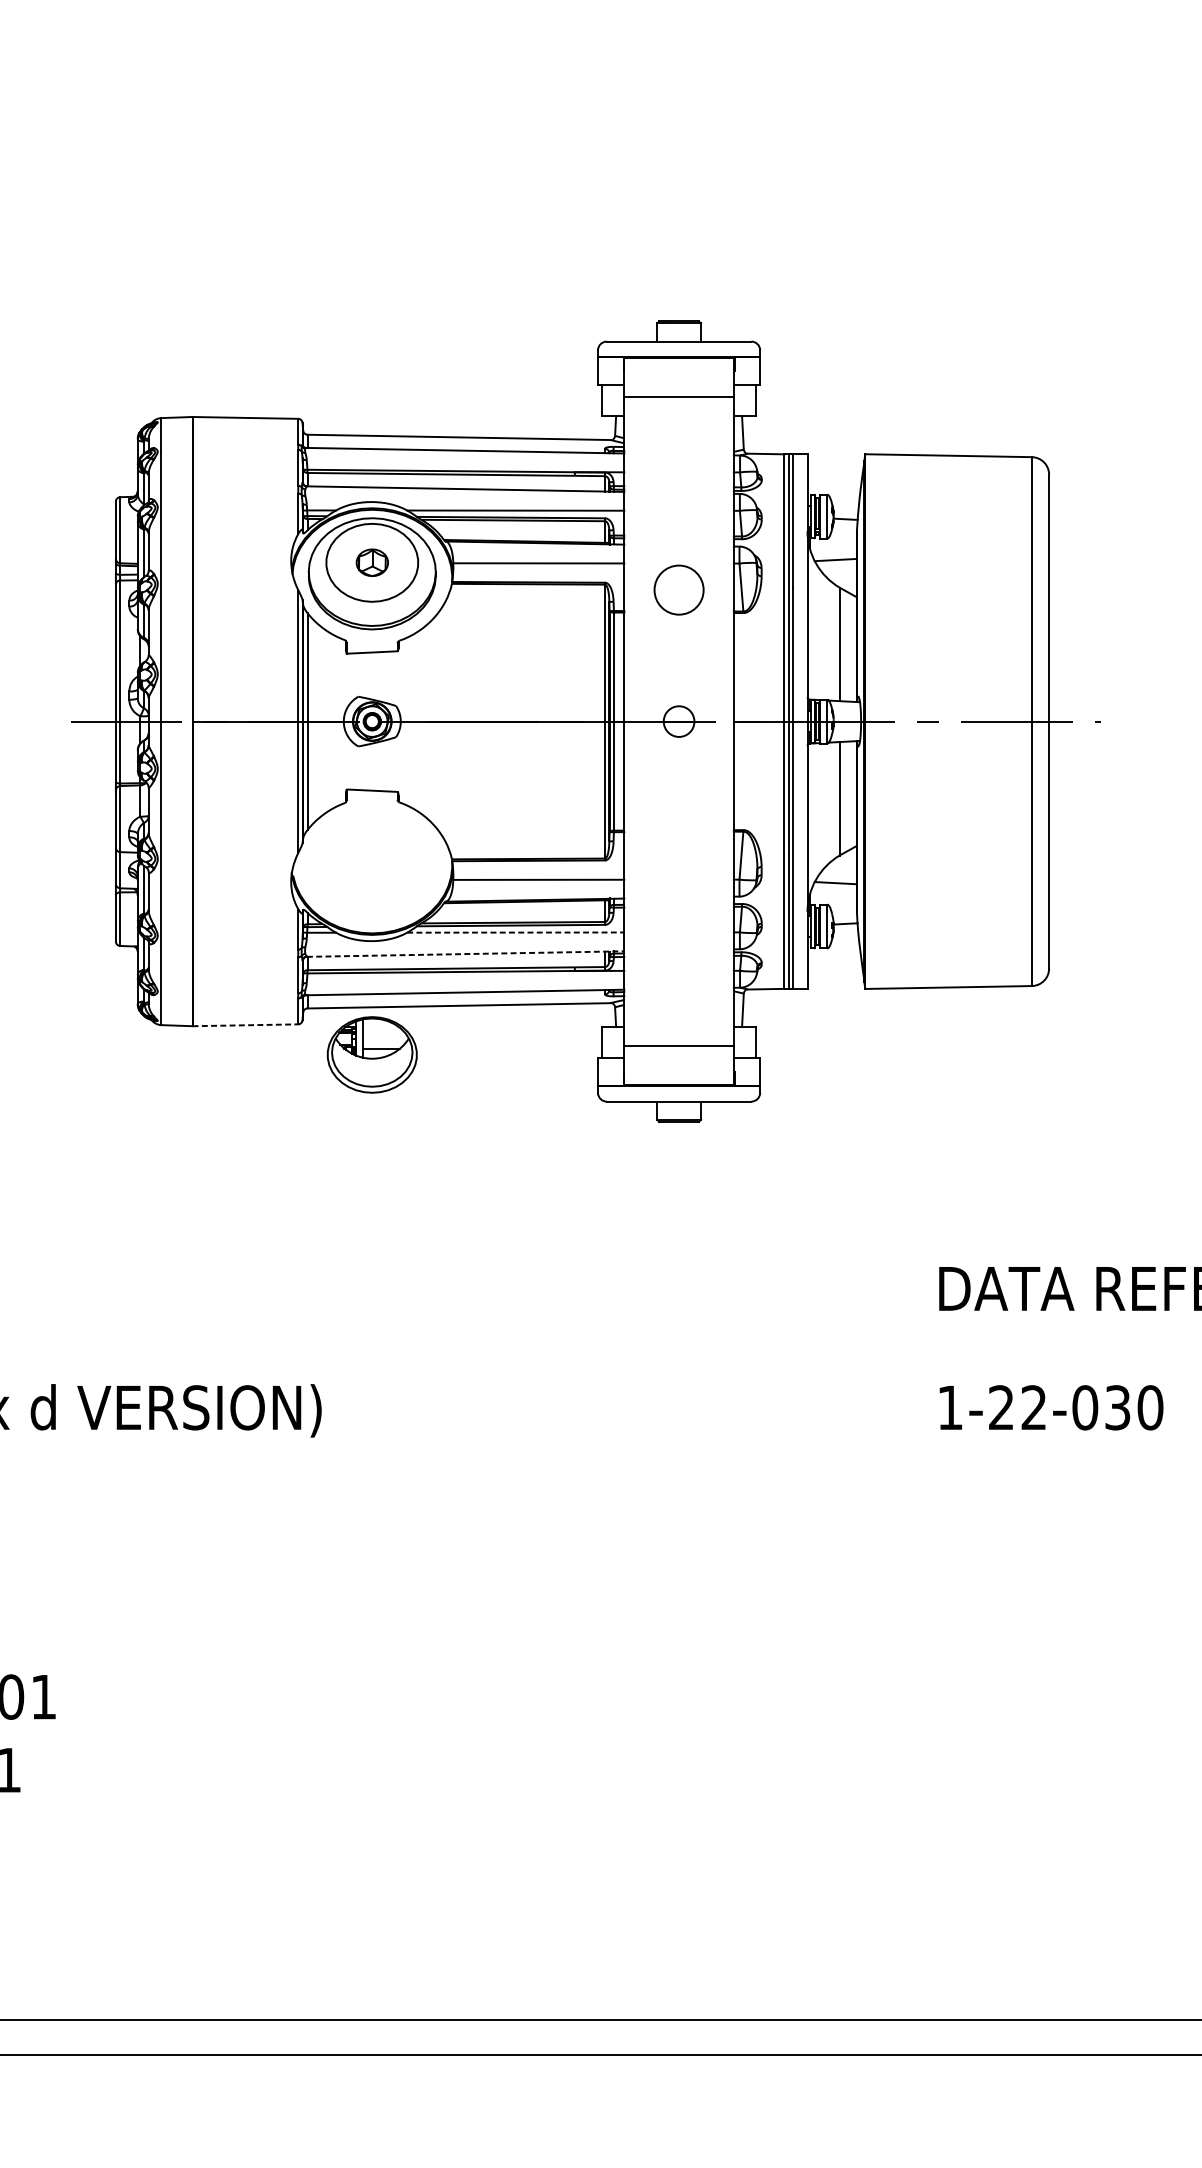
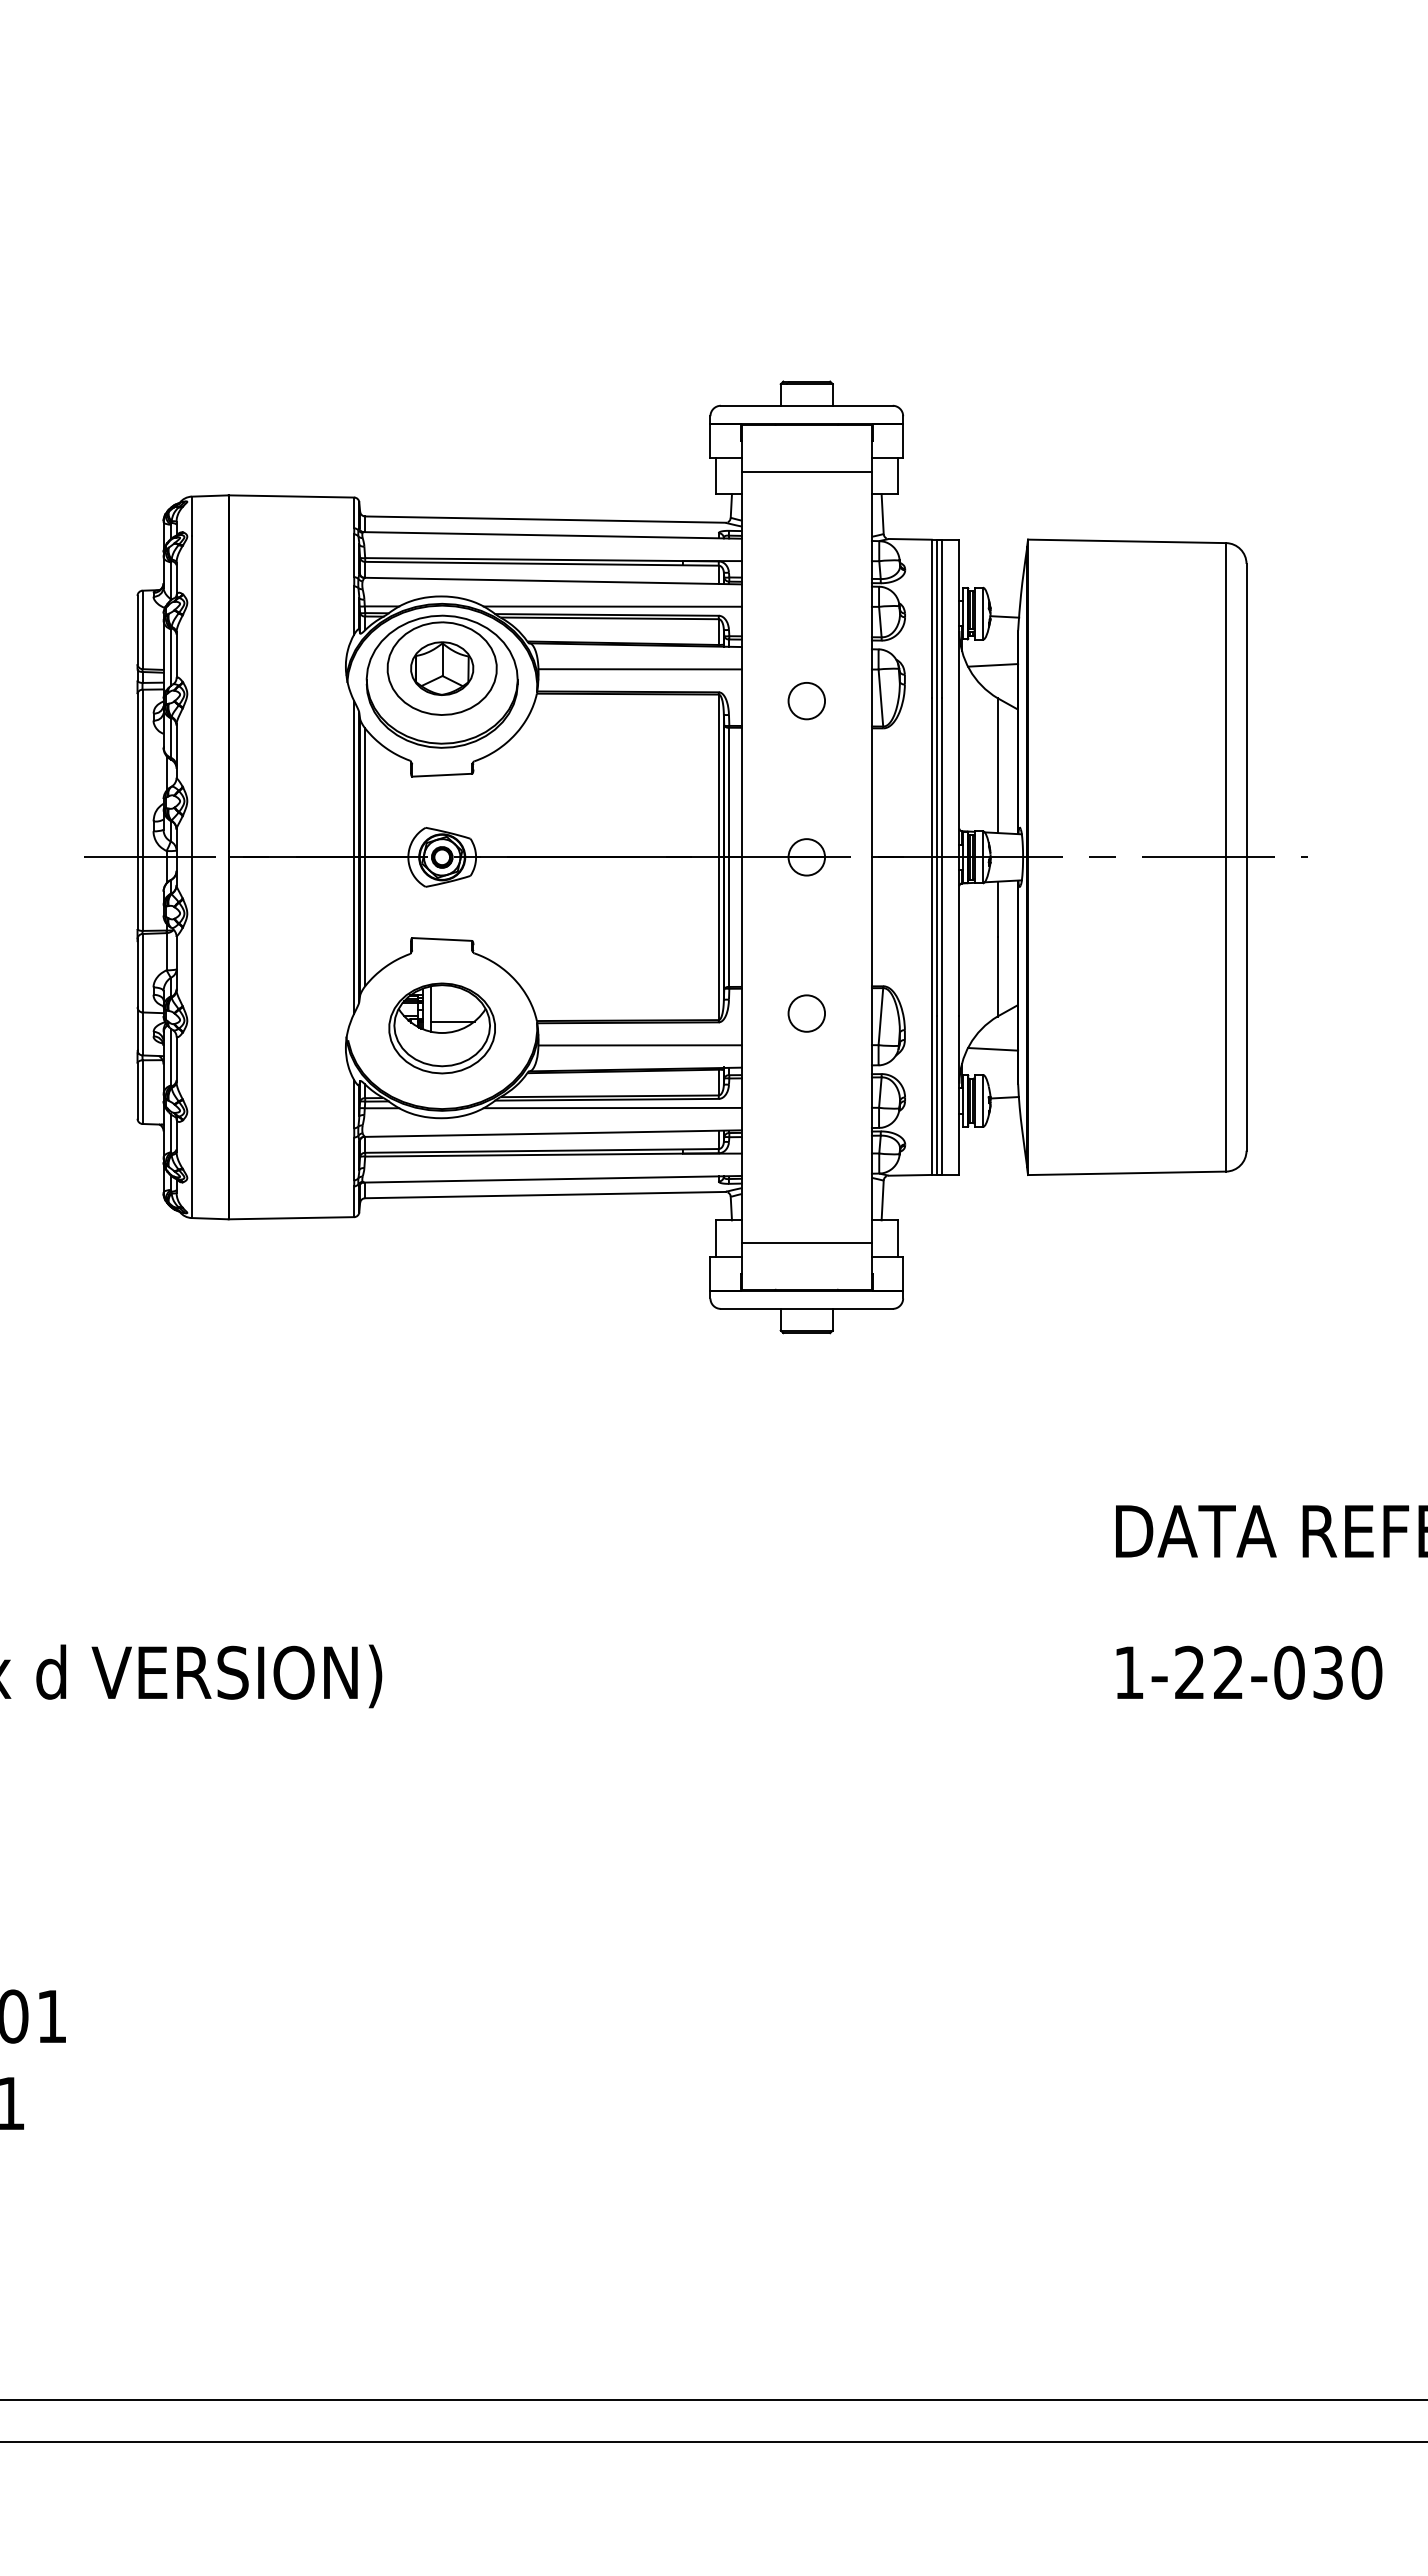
part: (372, 562) -> (442, 668), size x1.67
circle: (678, 589) -> (806, 700), size x0.62
circle: (678, 853) -> (806, 1013), added
line: (515, 932) -> (612, 1108), dashed -> solid
line: (465, 953) -> (553, 1133), dashed -> solid
line: (245, 1025) -> (291, 1218), dashed -> solid
part: (371, 1054) -> (441, 1028), moved

